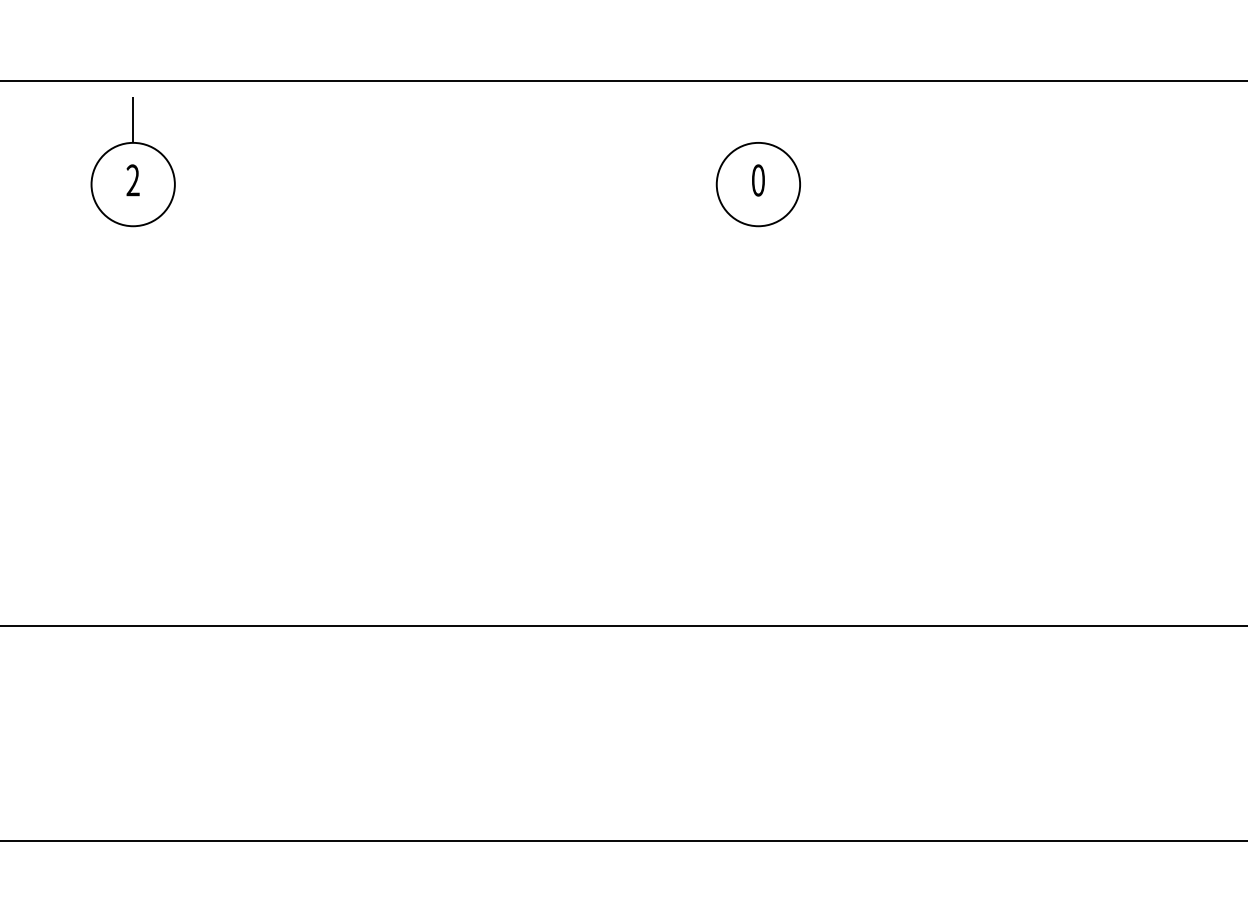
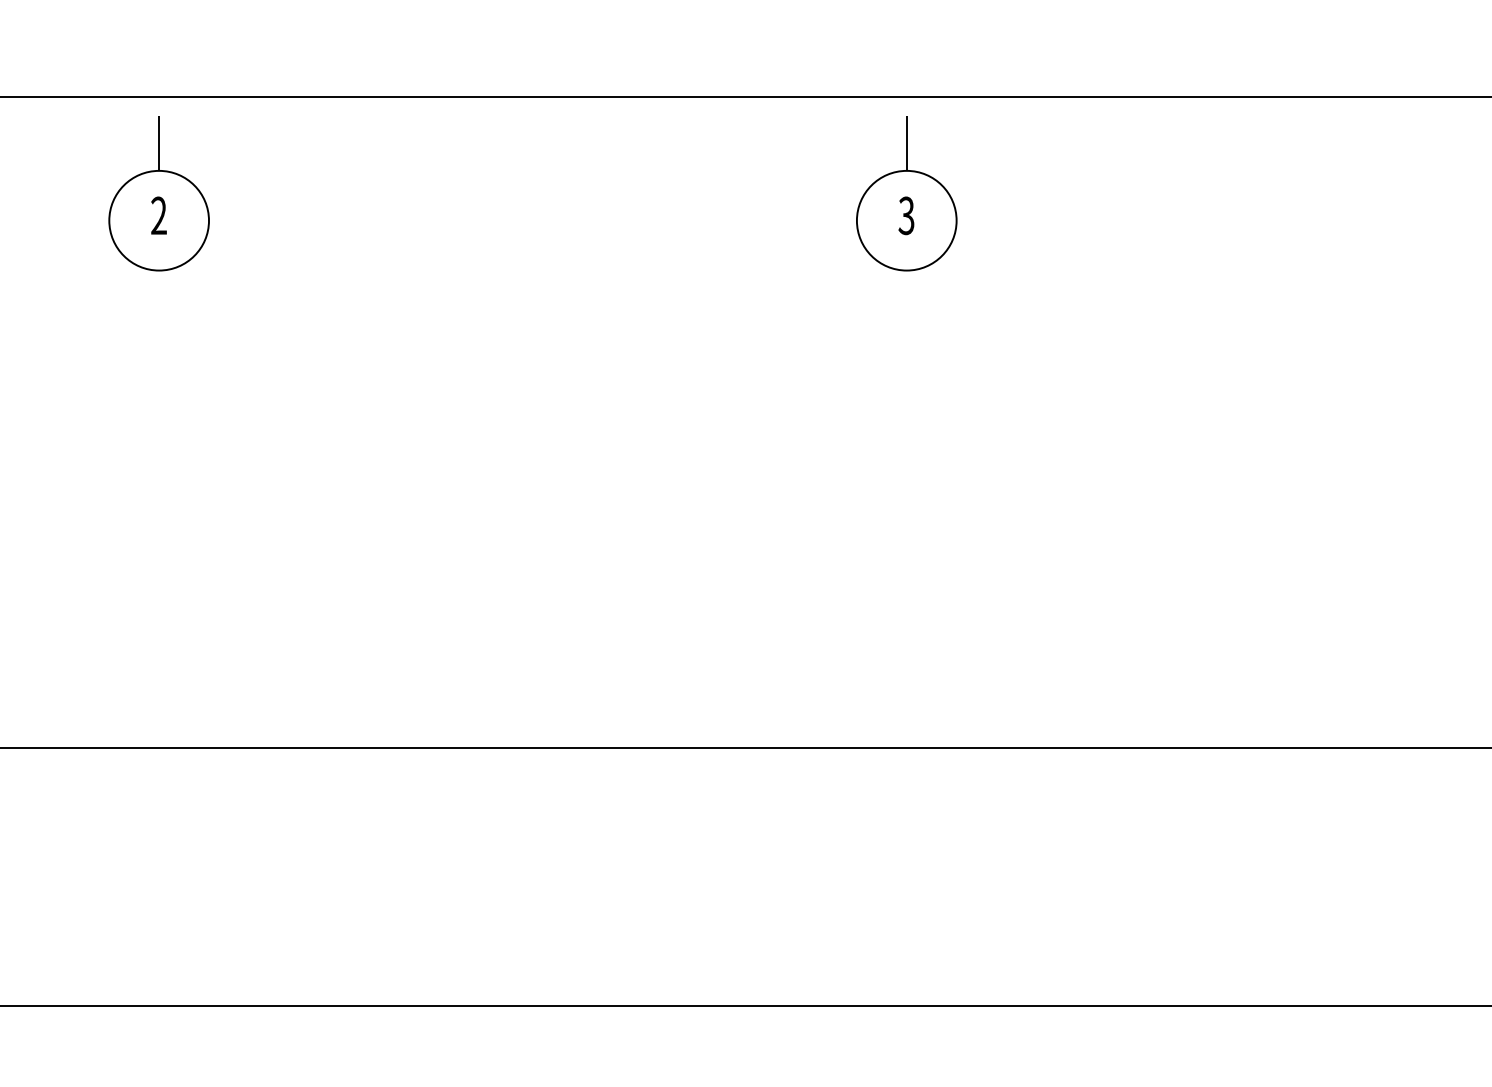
line: (758, 119) -> (906, 142), added
text: (758, 180) -> (906, 215), 0 -> 3

